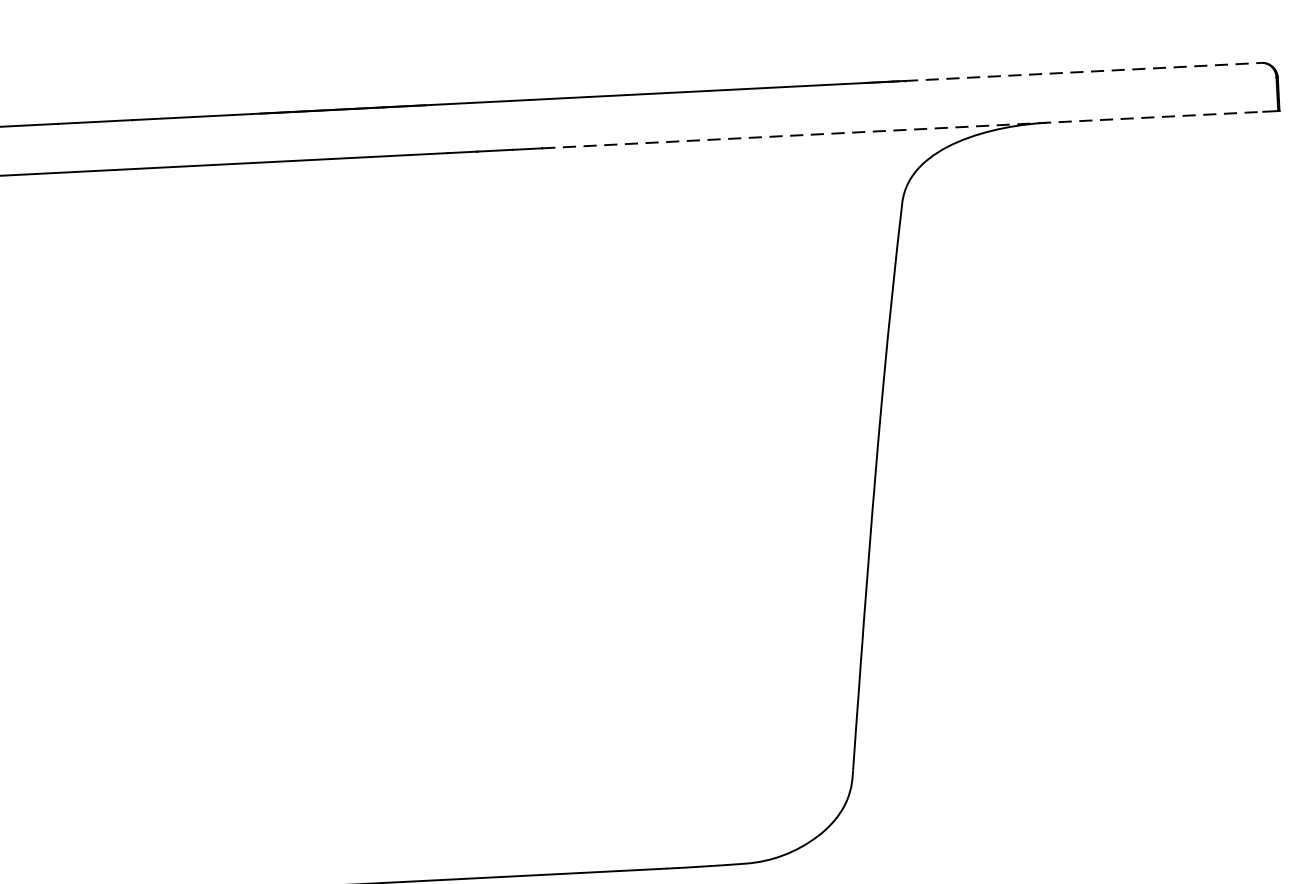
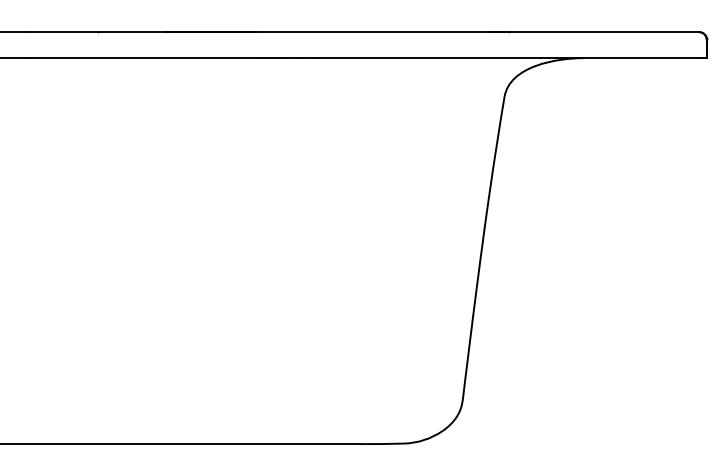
line: (1083, 72) -> (604, 32), dashed -> solid
line: (902, 130) -> (506, 58), dashed -> solid

